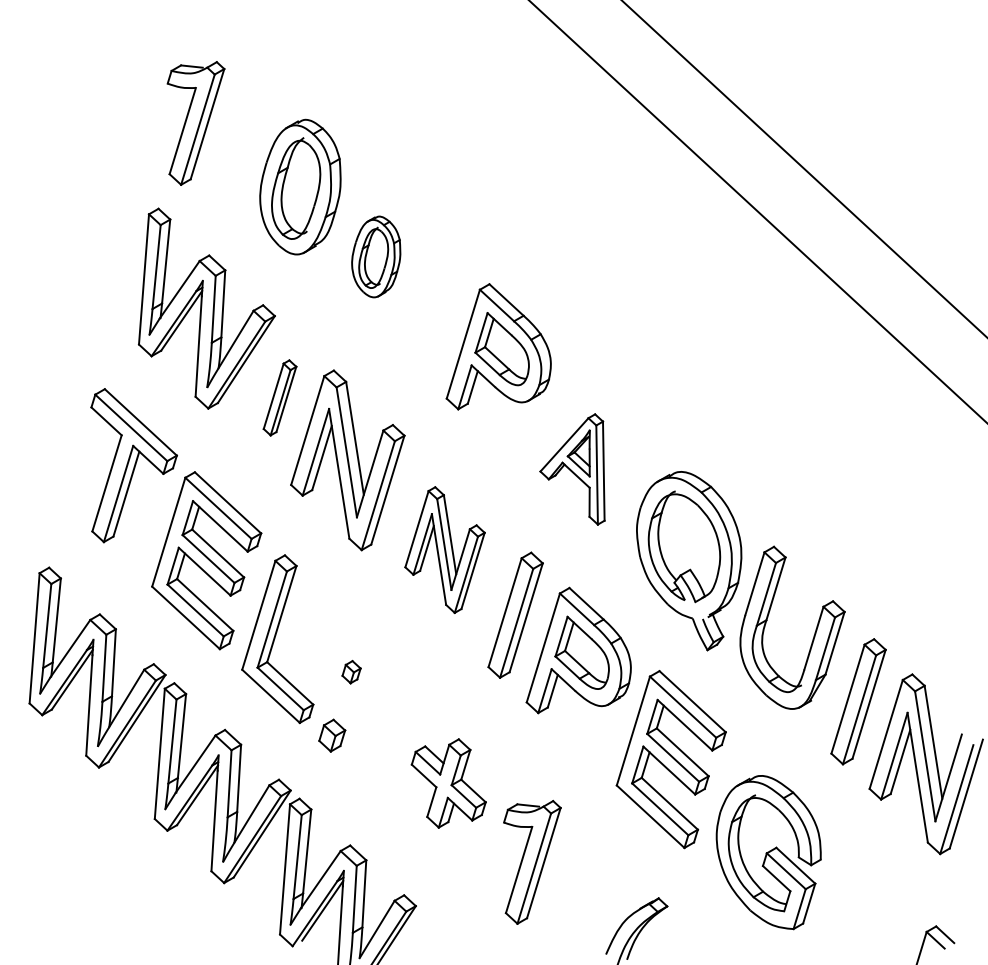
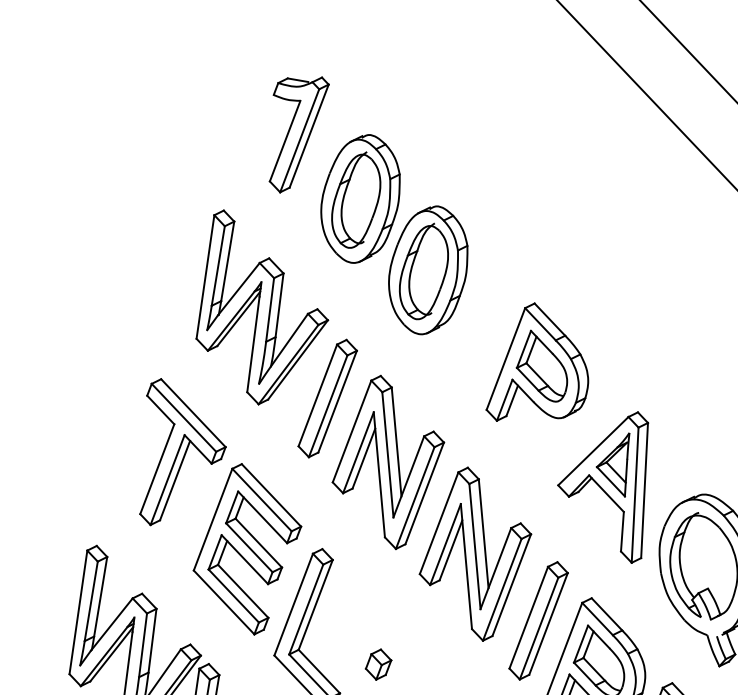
part: (195, 123) -> (297, 134), moved
part: (376, 256) -> (428, 269), size x1.67
part: (279, 397) -> (327, 398), size x1.67
part: (572, 469) -> (602, 485), size x1.43
part: (444, 549) -> (474, 553), size x1.43
part: (351, 672) -> (378, 665), size x1.43

